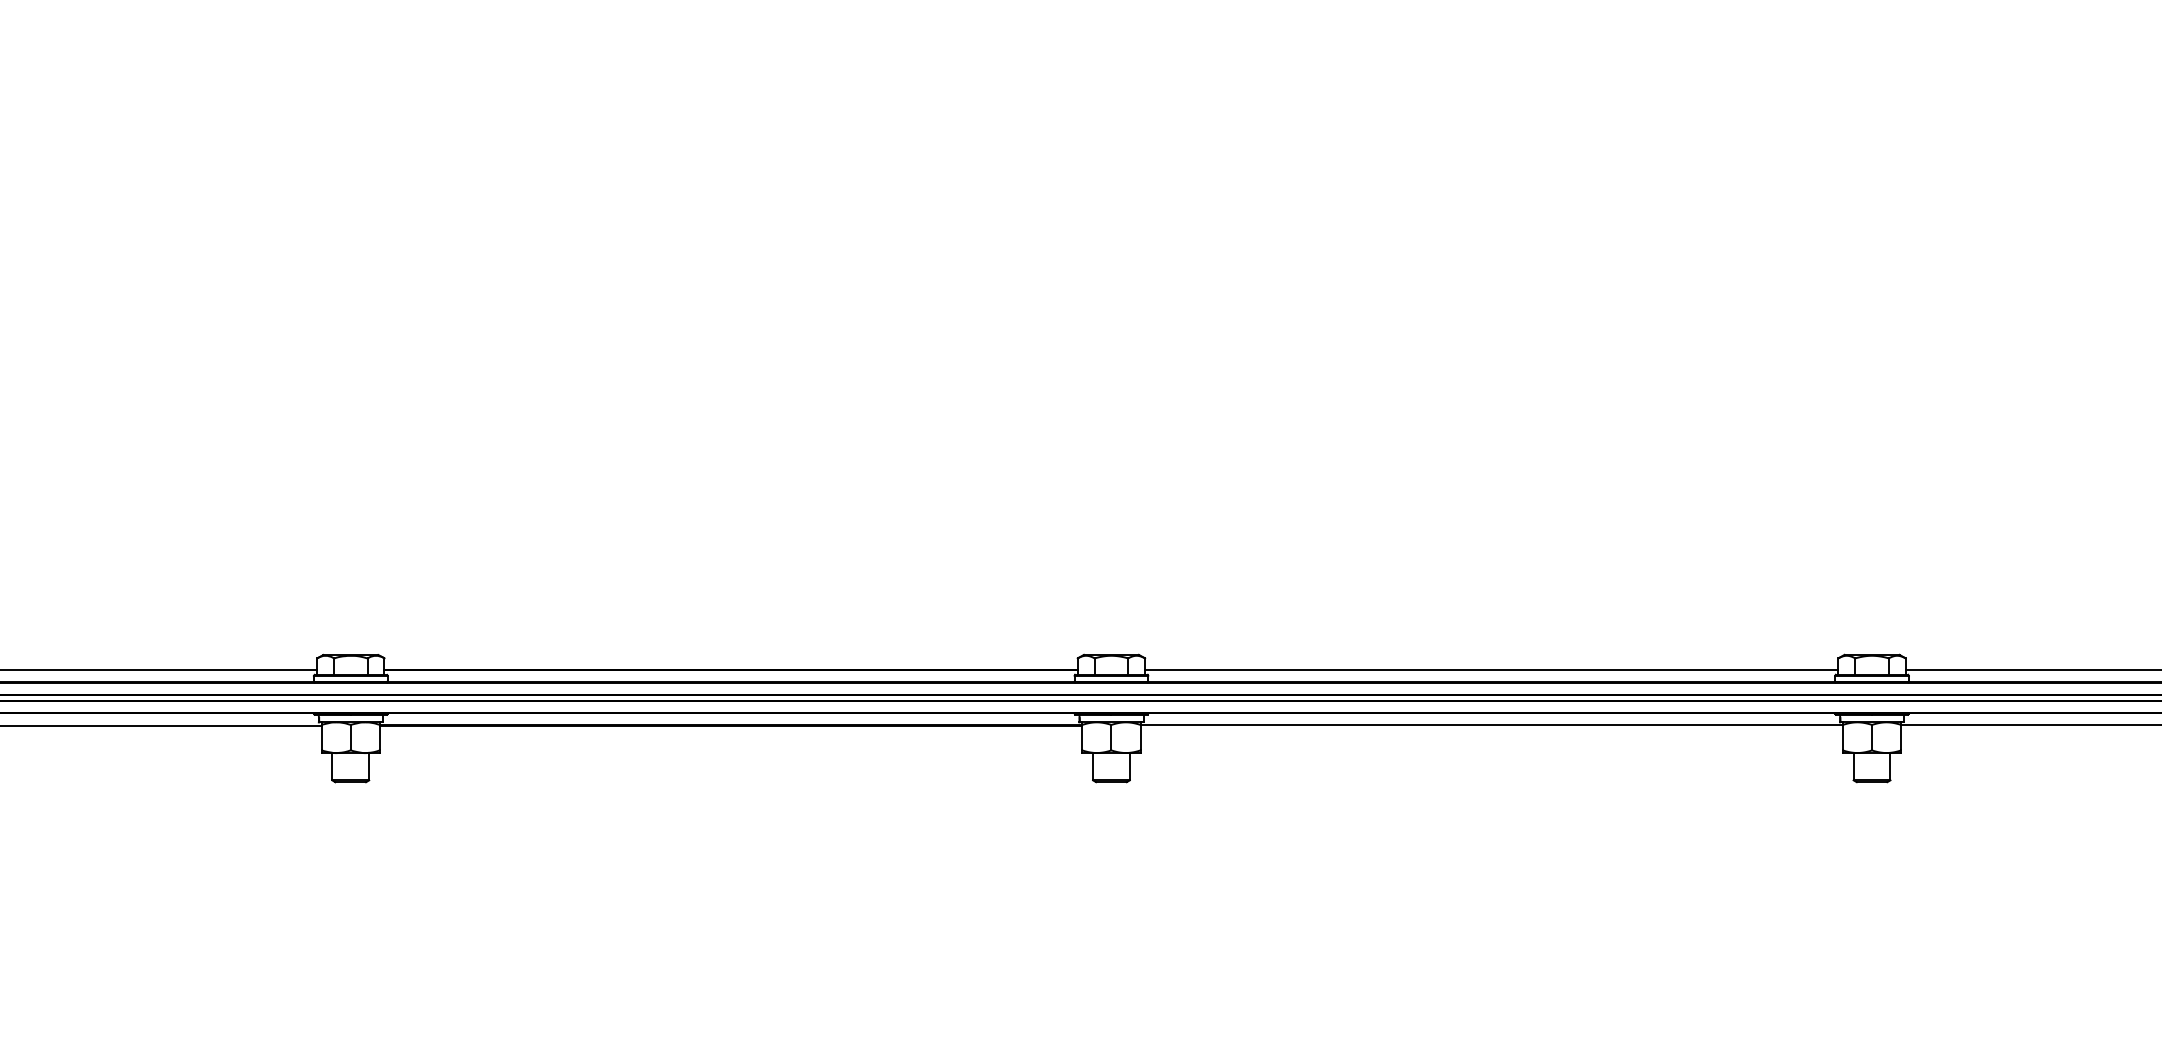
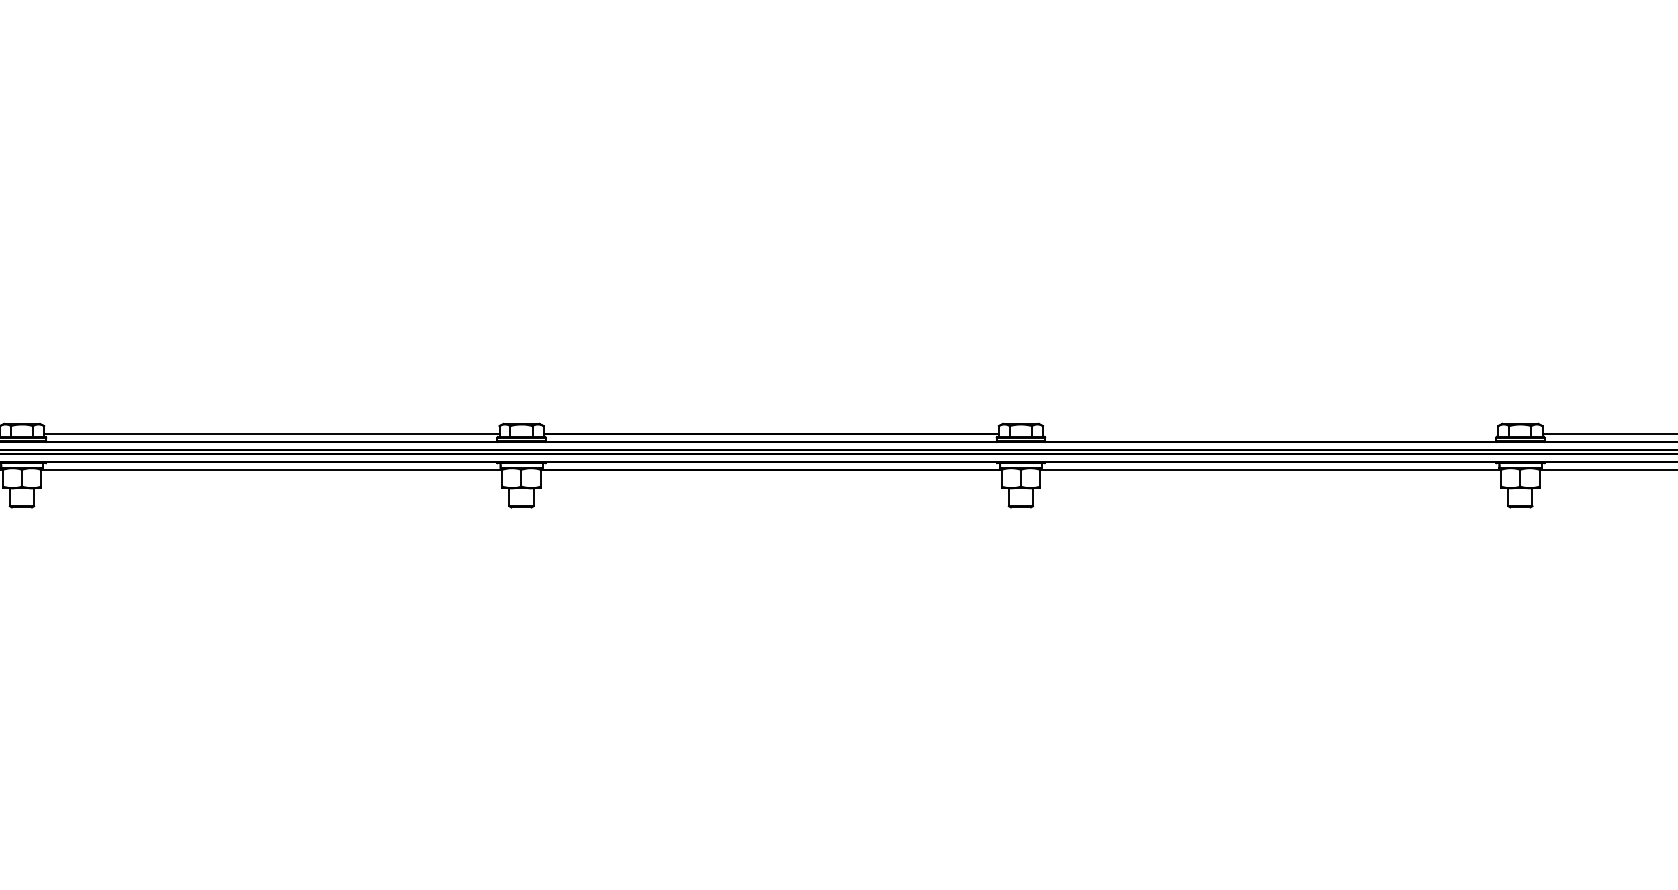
line: (1491, 669) -> (1270, 433), removed

